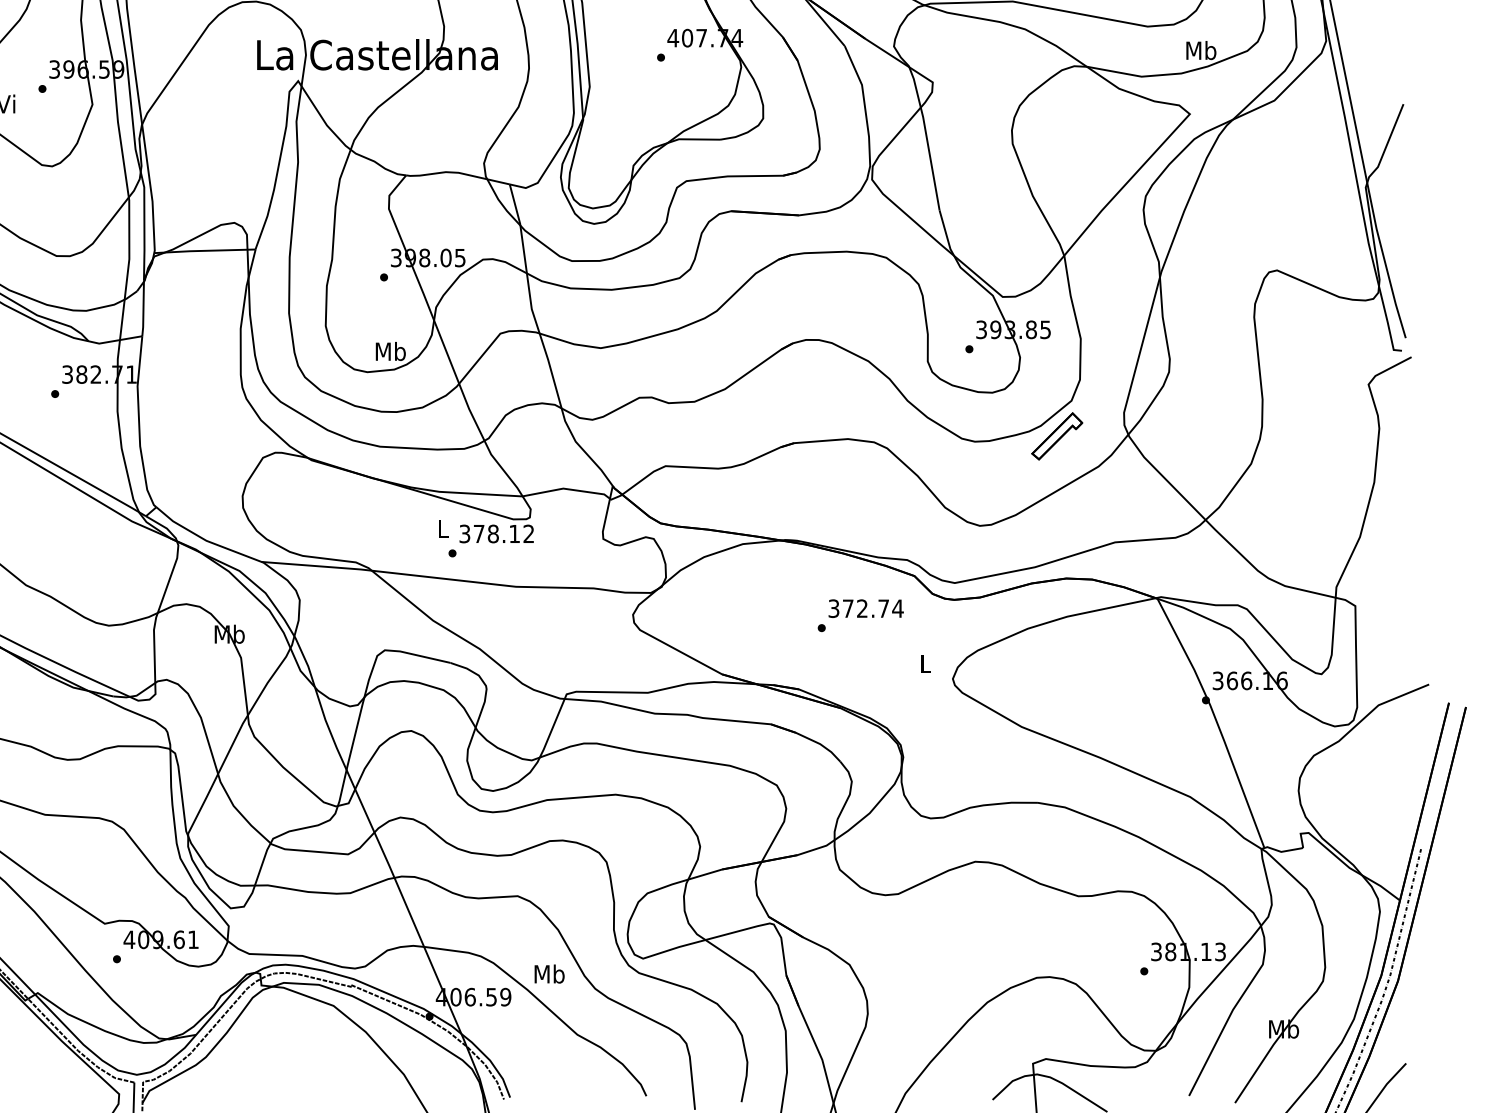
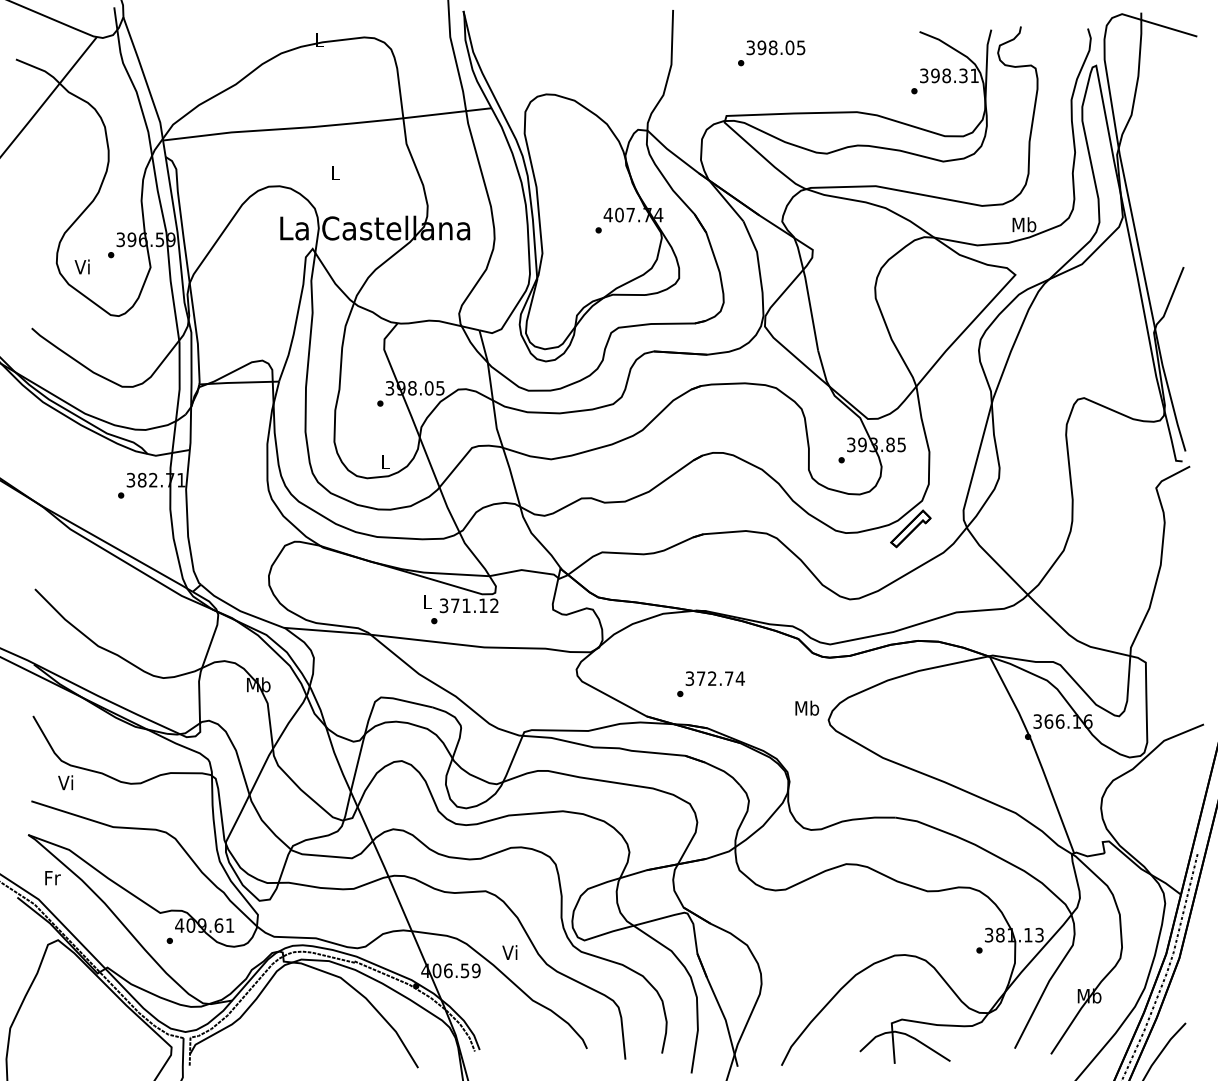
text: (390, 350) -> (385, 461), Mb -> L
text: (493, 533) -> (466, 605), 378.12 -> 371.12
text: (860, 616) -> (710, 684), moved
text: (926, 663) -> (807, 707), L -> Mb
text: (549, 973) -> (510, 952), Mb -> Vi

